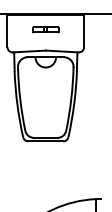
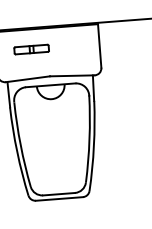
part: (45, 29) -> (31, 49), moved

